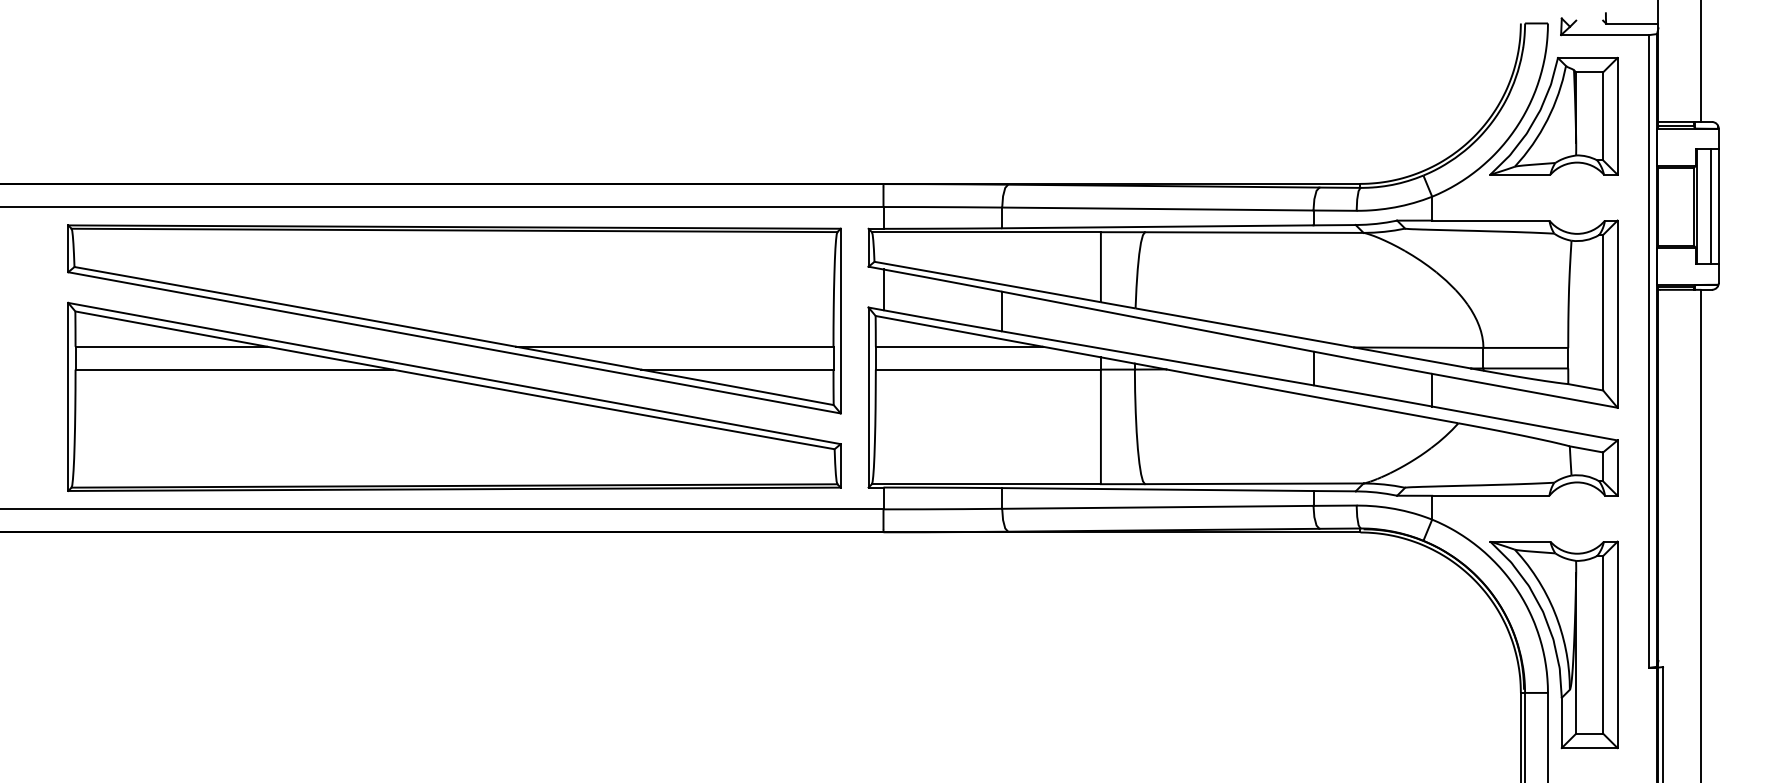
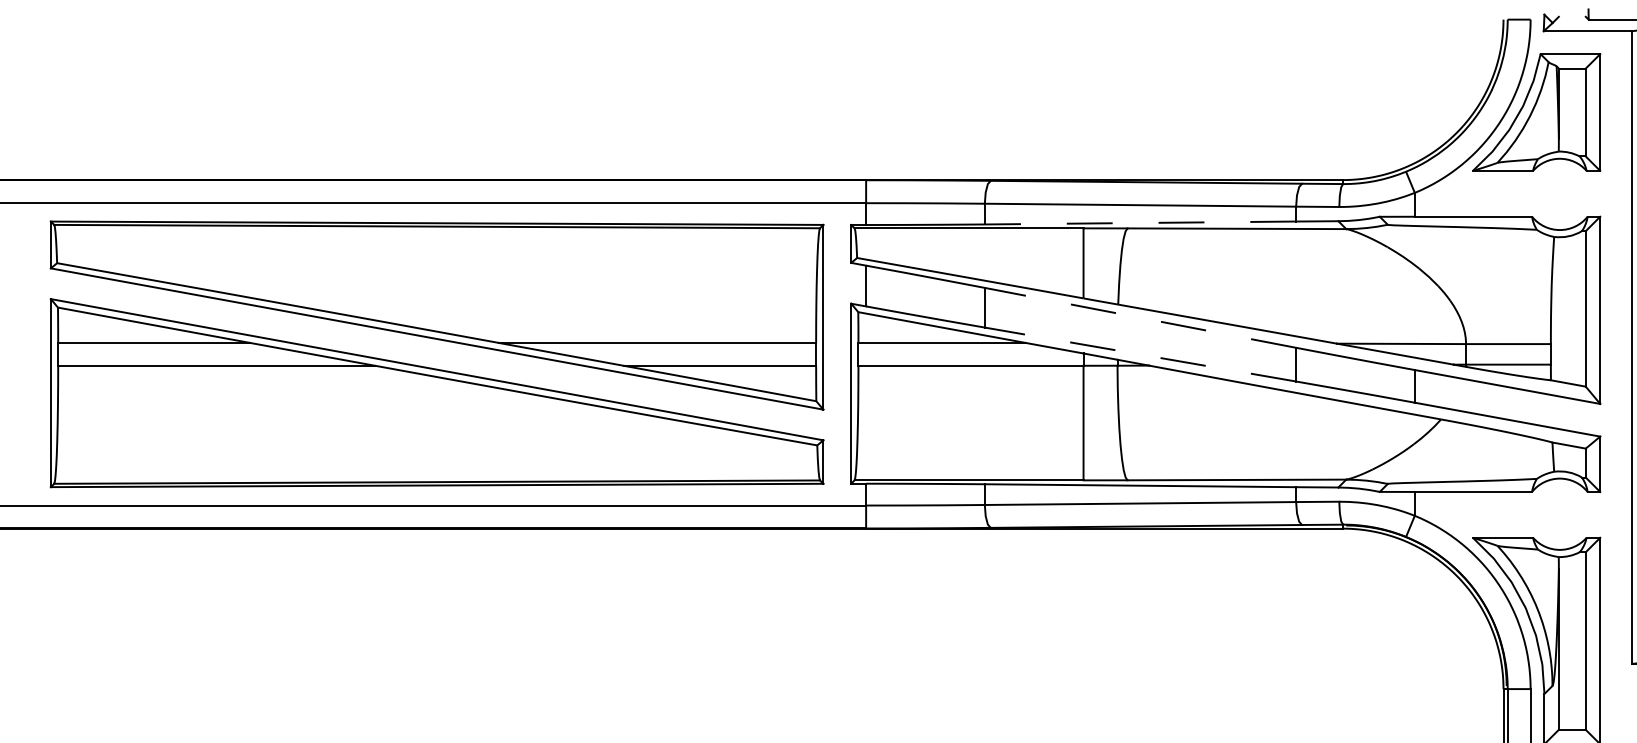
line: (1157, 226) -> (1140, 222), solid -> dashed
line: (1157, 321) -> (1140, 317), solid -> dashed
line: (1157, 358) -> (1140, 354), solid -> dashed

